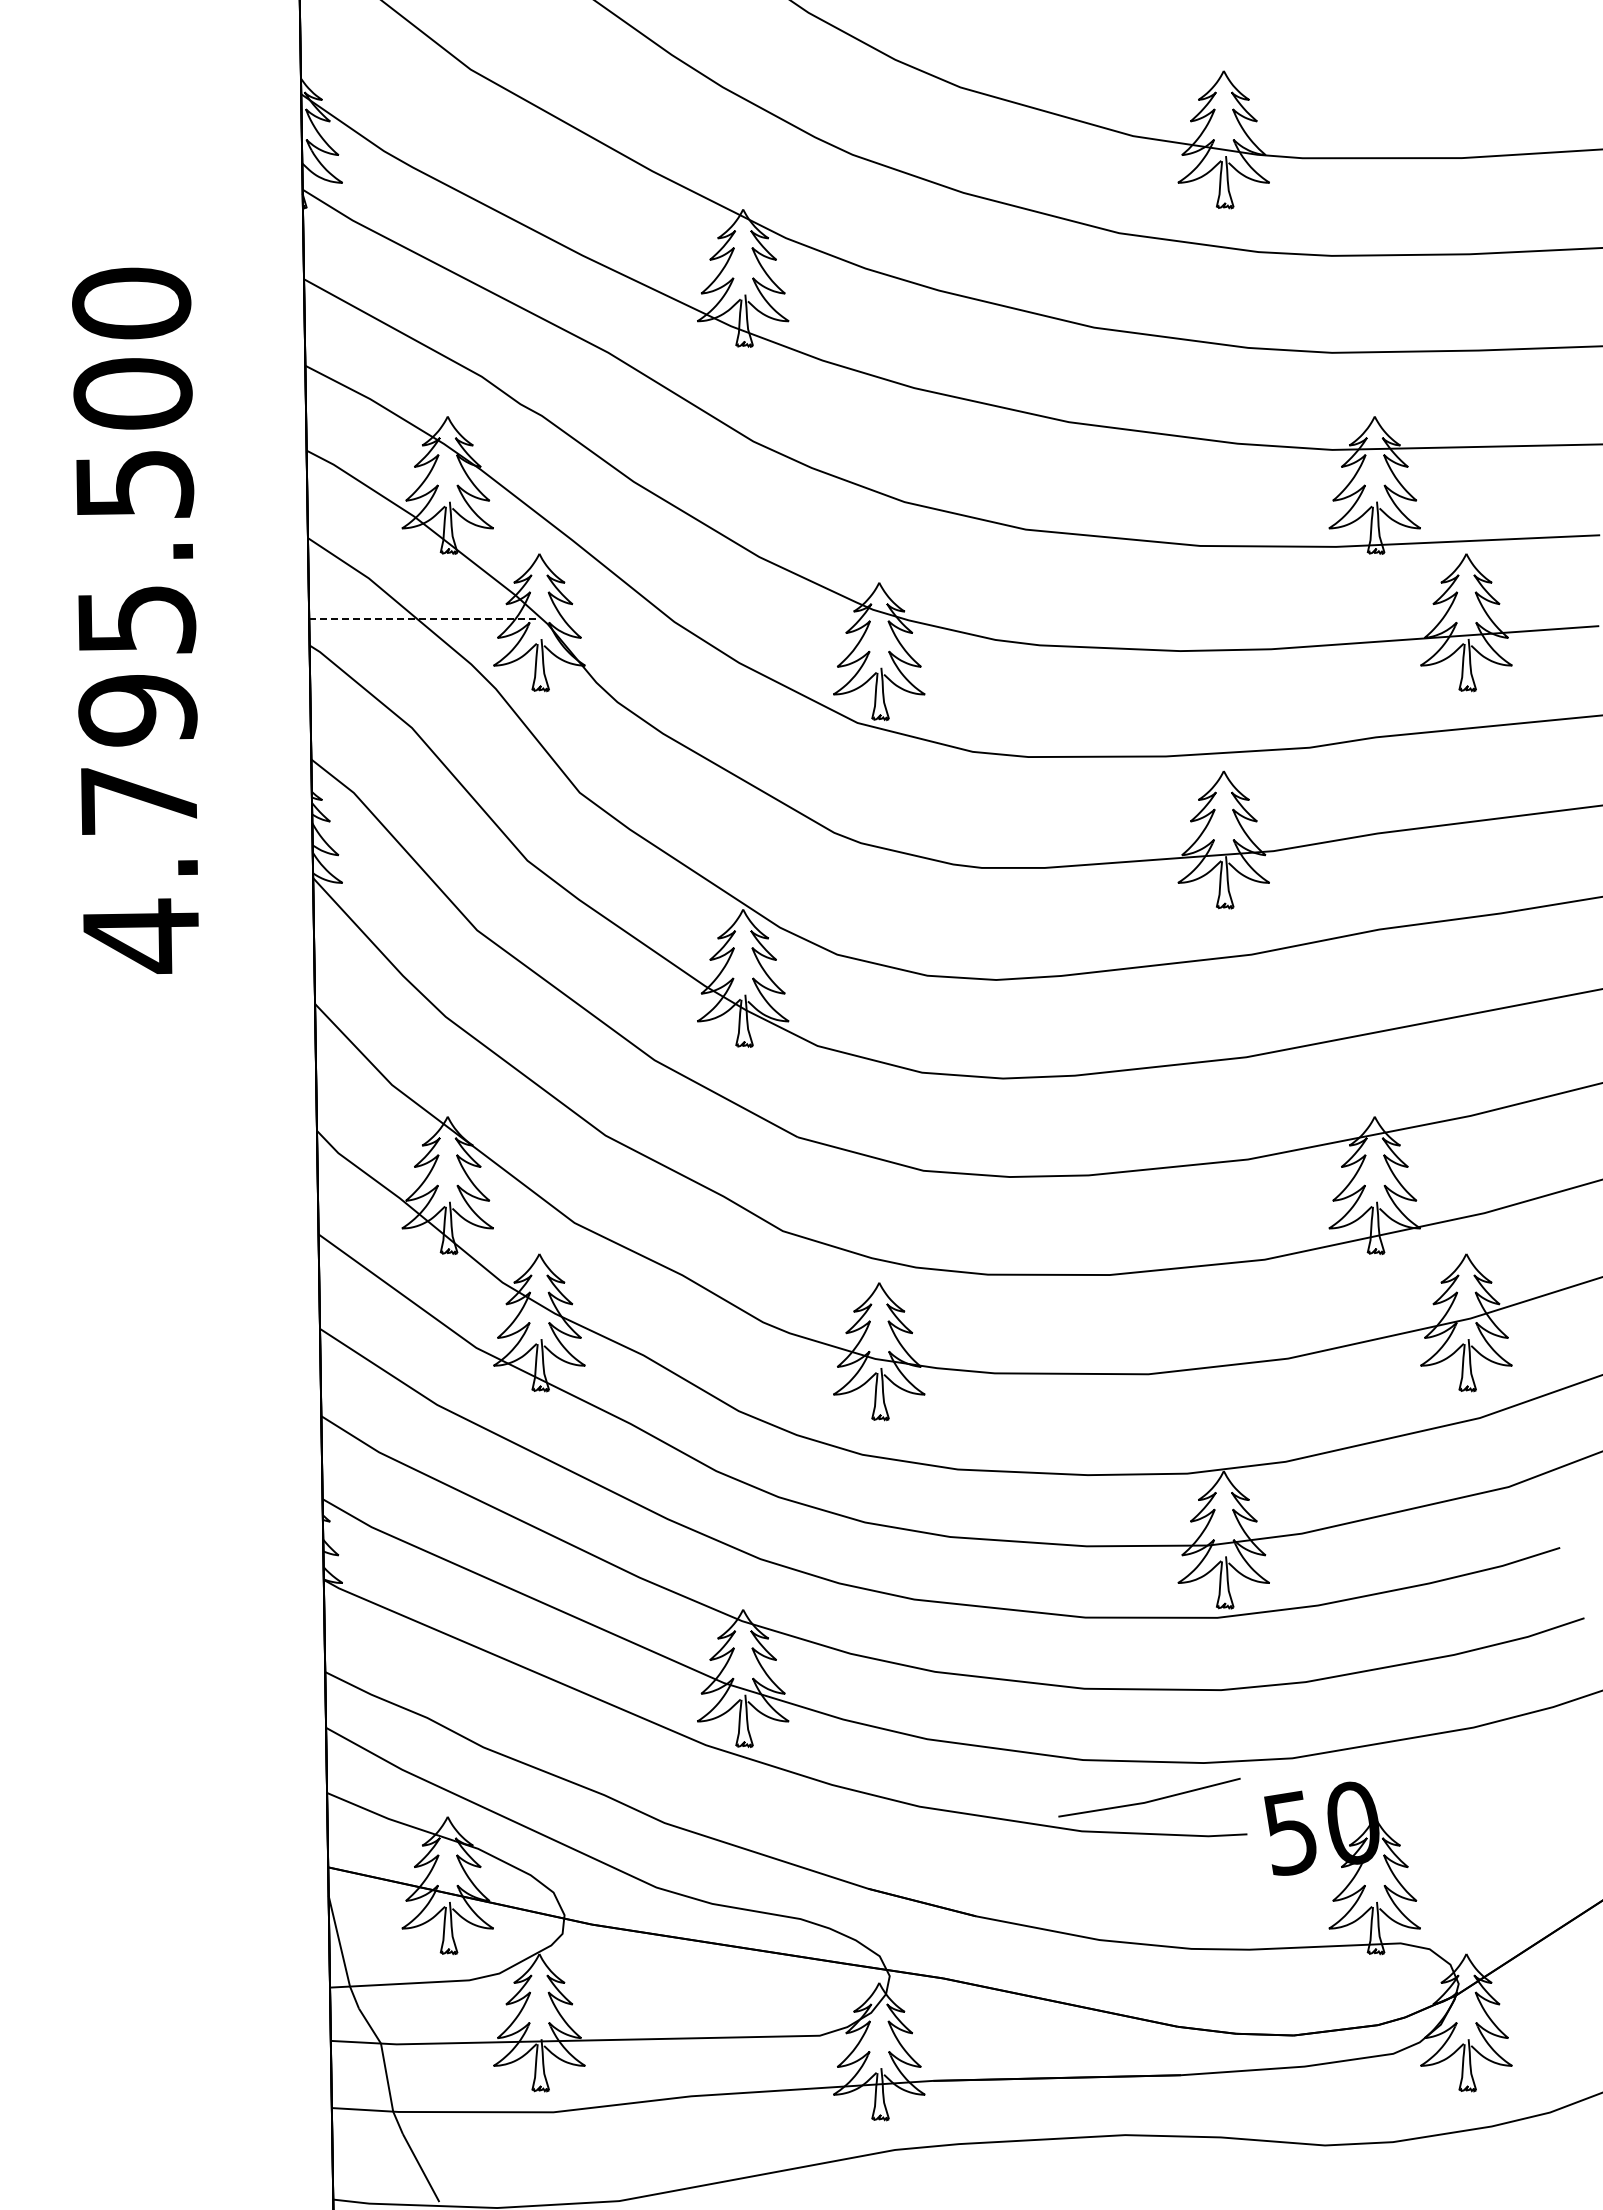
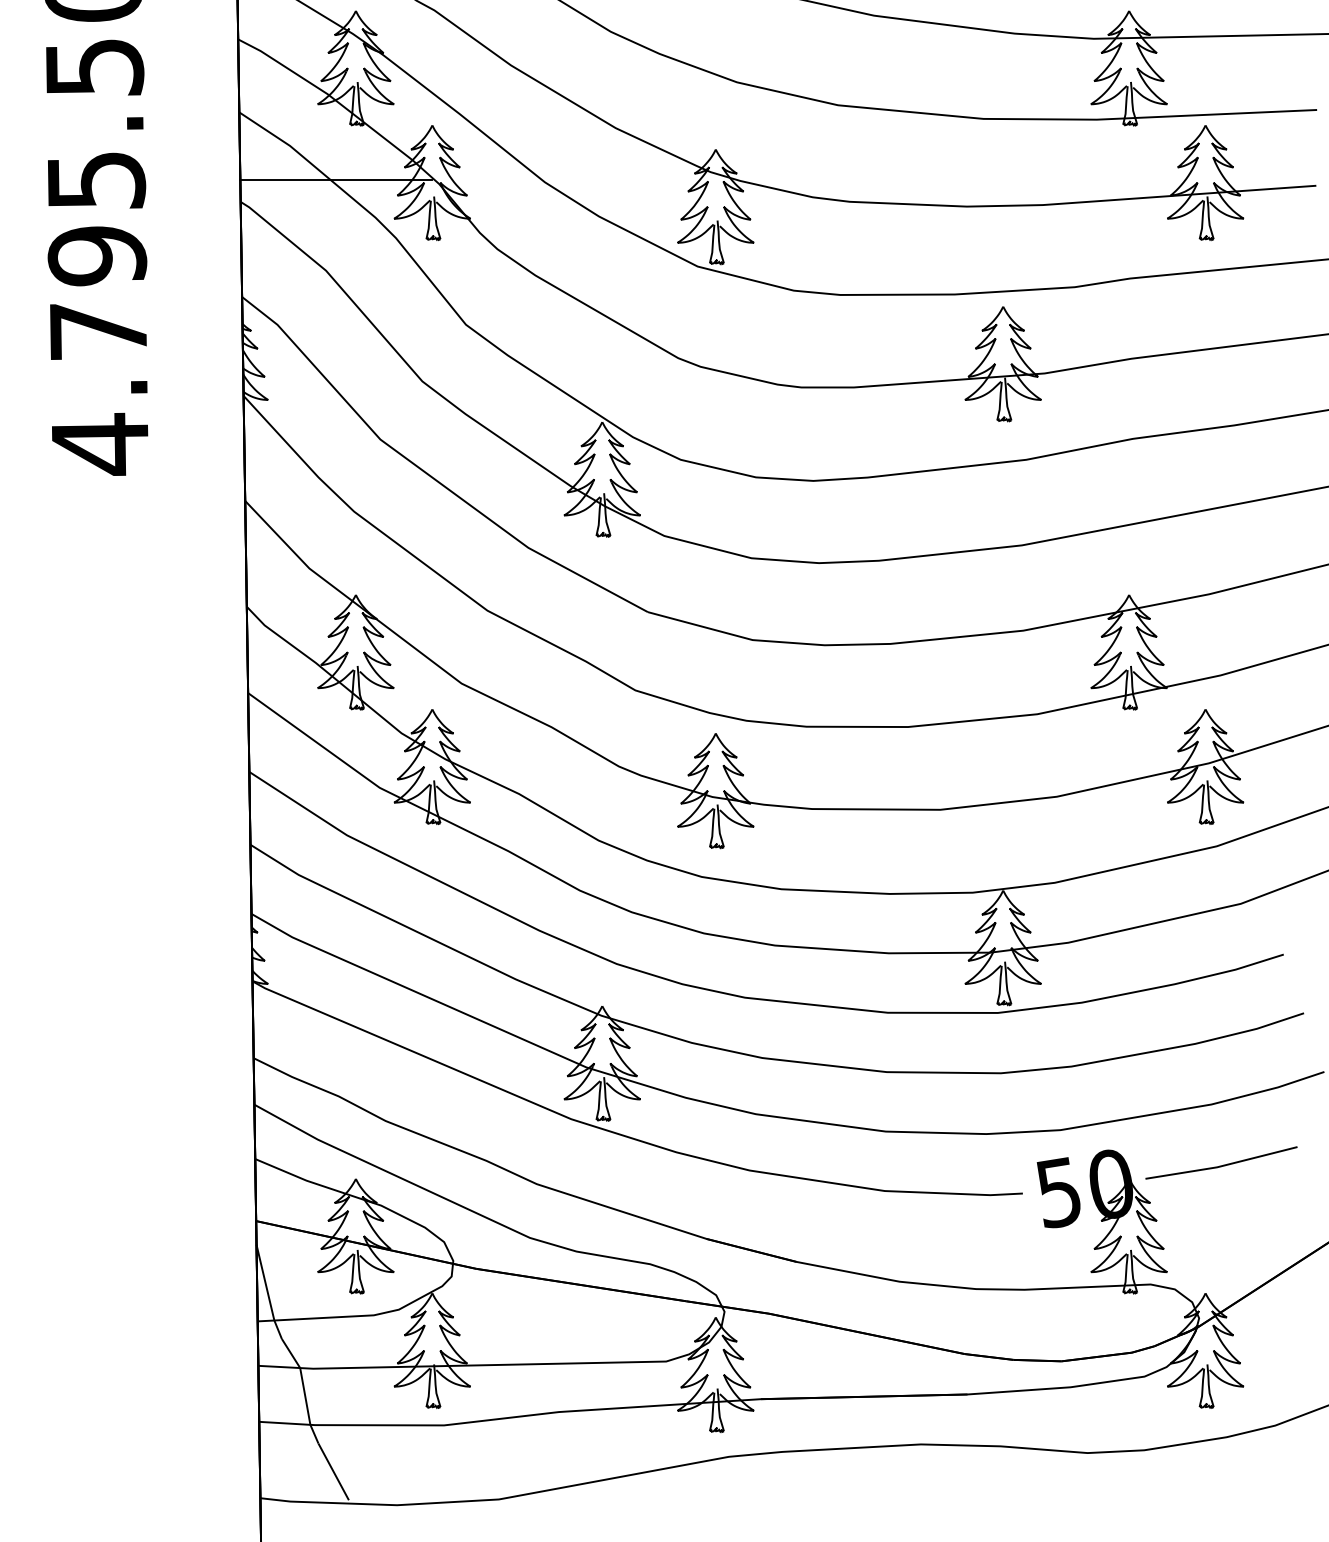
line: (424, 618) -> (336, 179), dashed -> solid
line: (1149, 1800) -> (1221, 1165), moved

